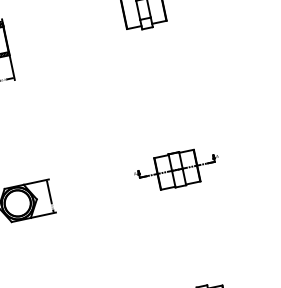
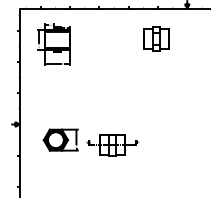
part: (177, 170) -> (112, 145), moved

